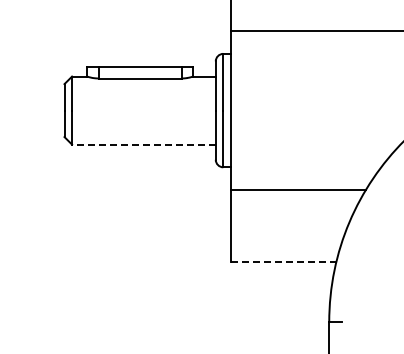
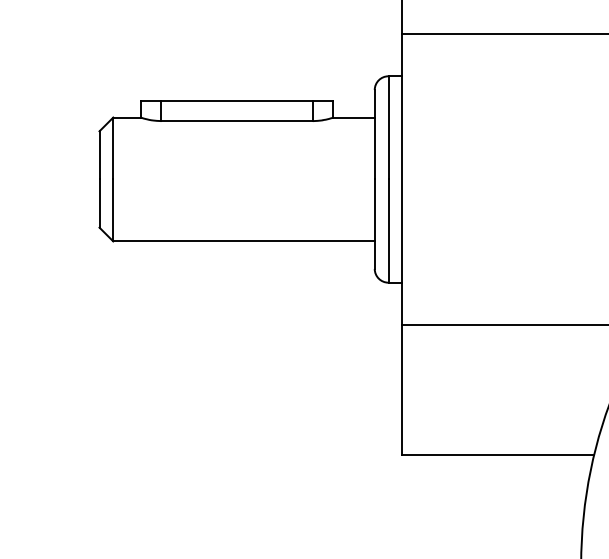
line: (143, 144) -> (243, 241), dashed -> solid
line: (283, 261) -> (497, 454), dashed -> solid

